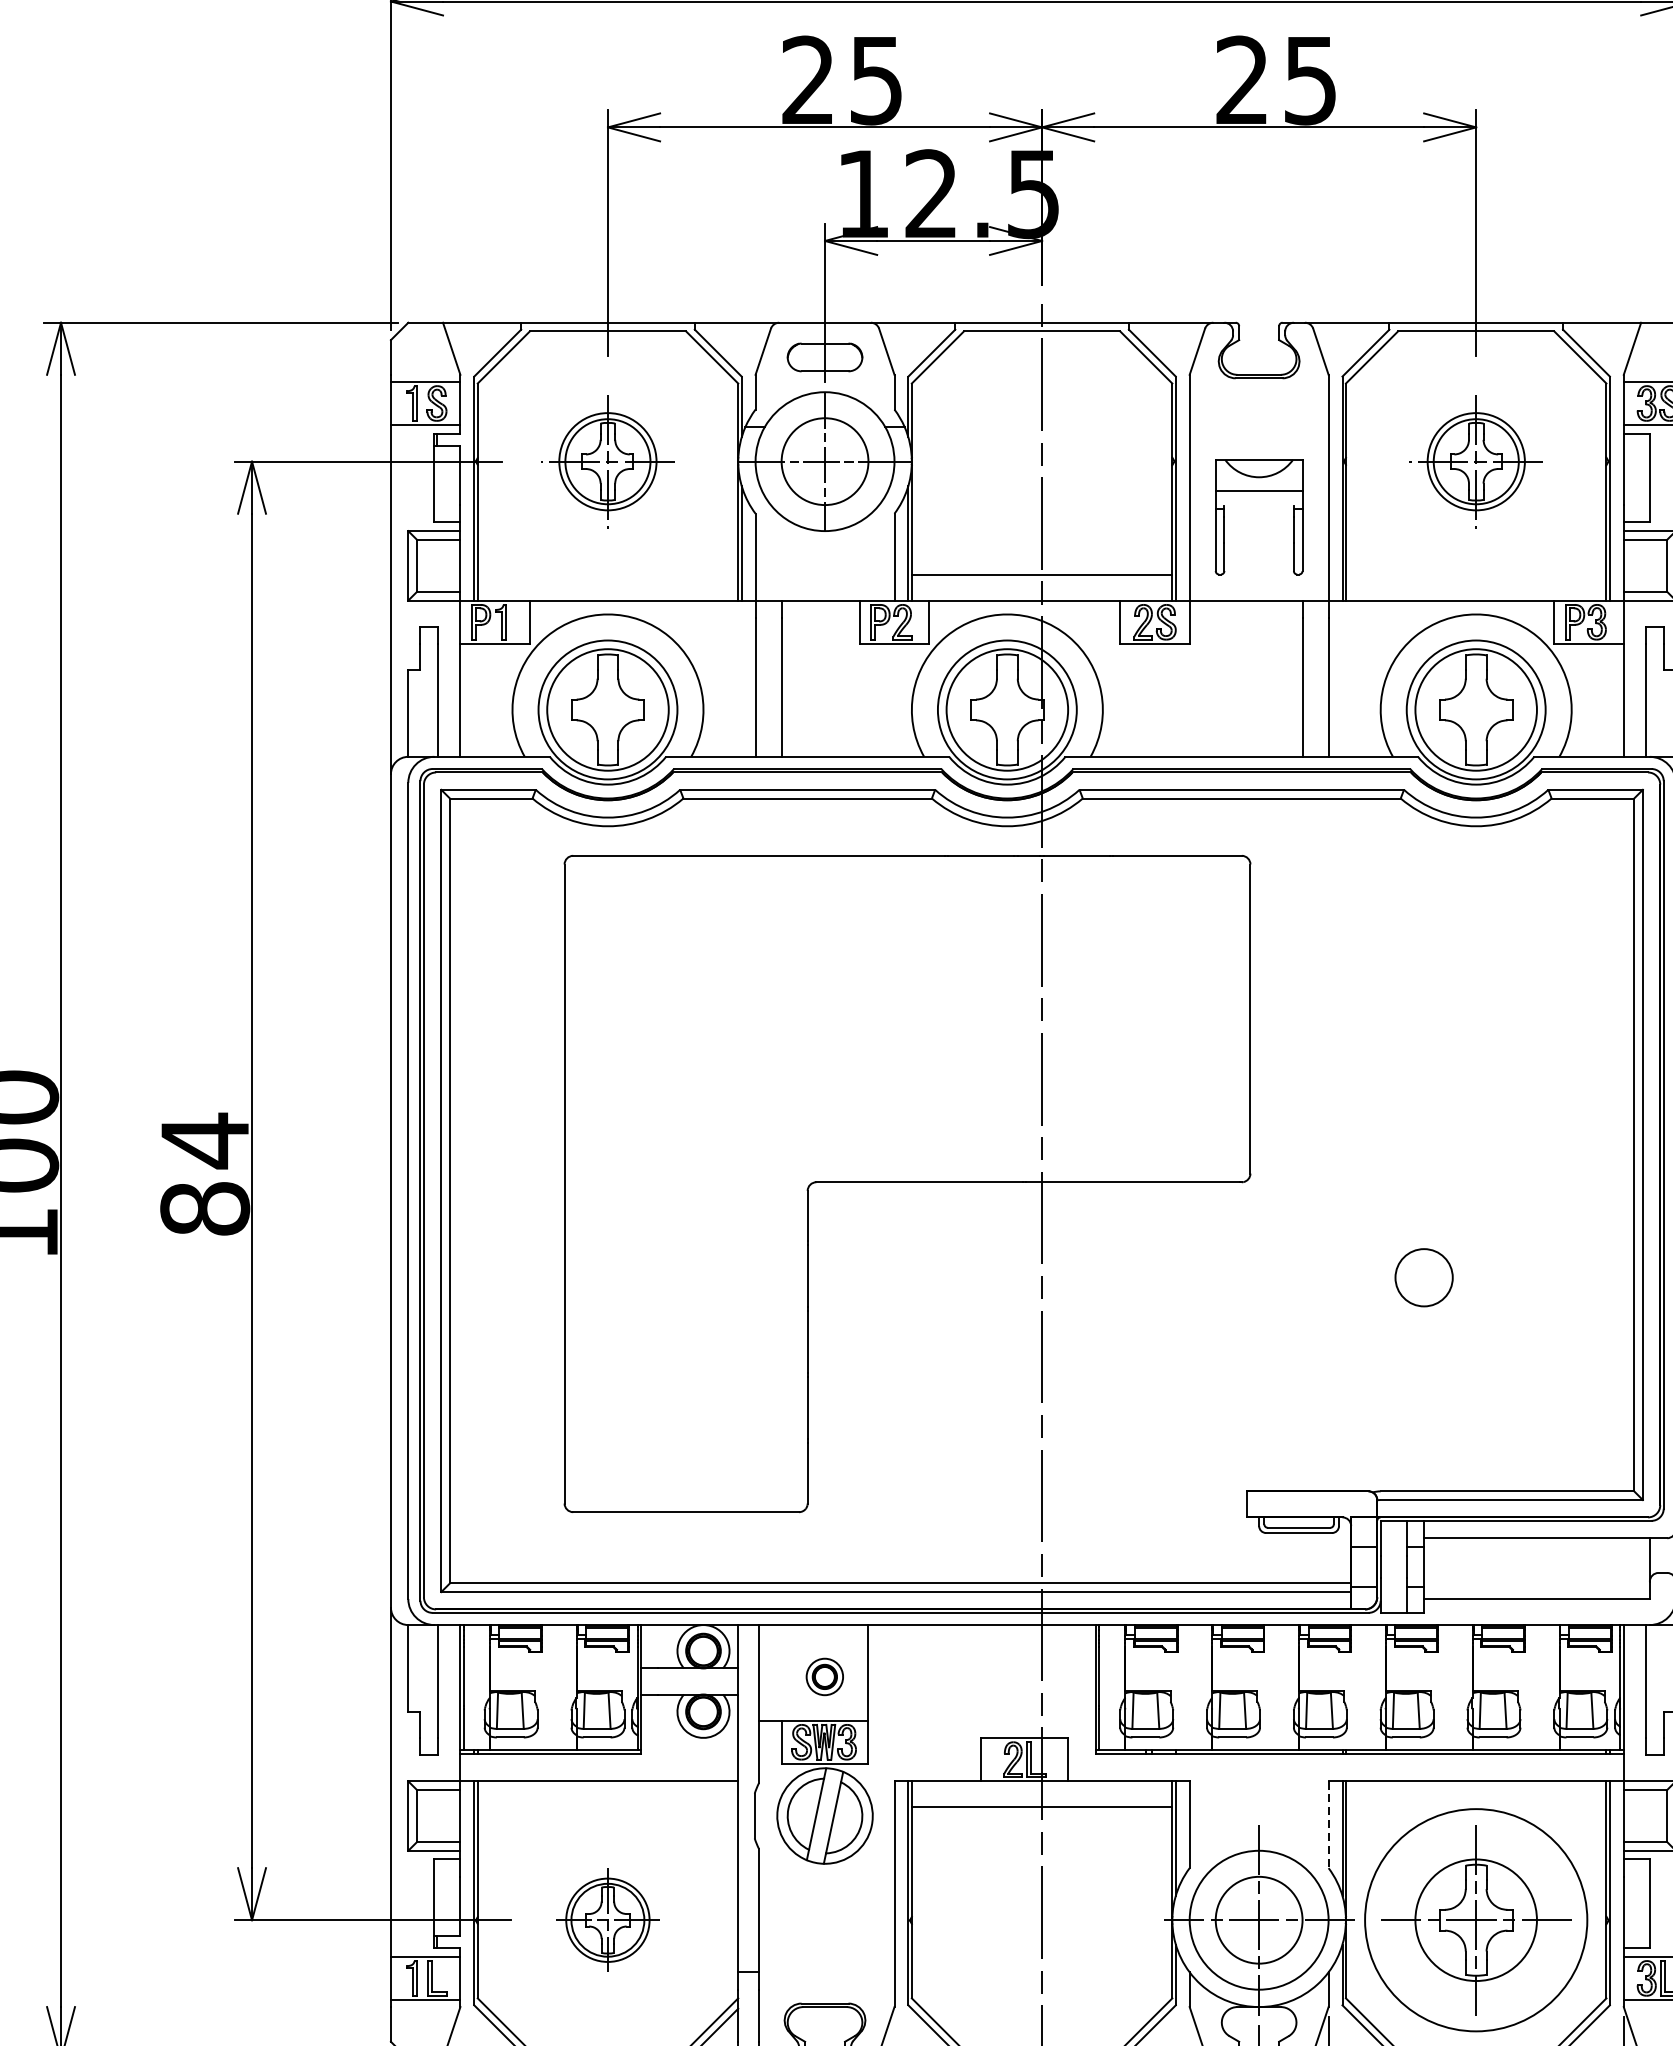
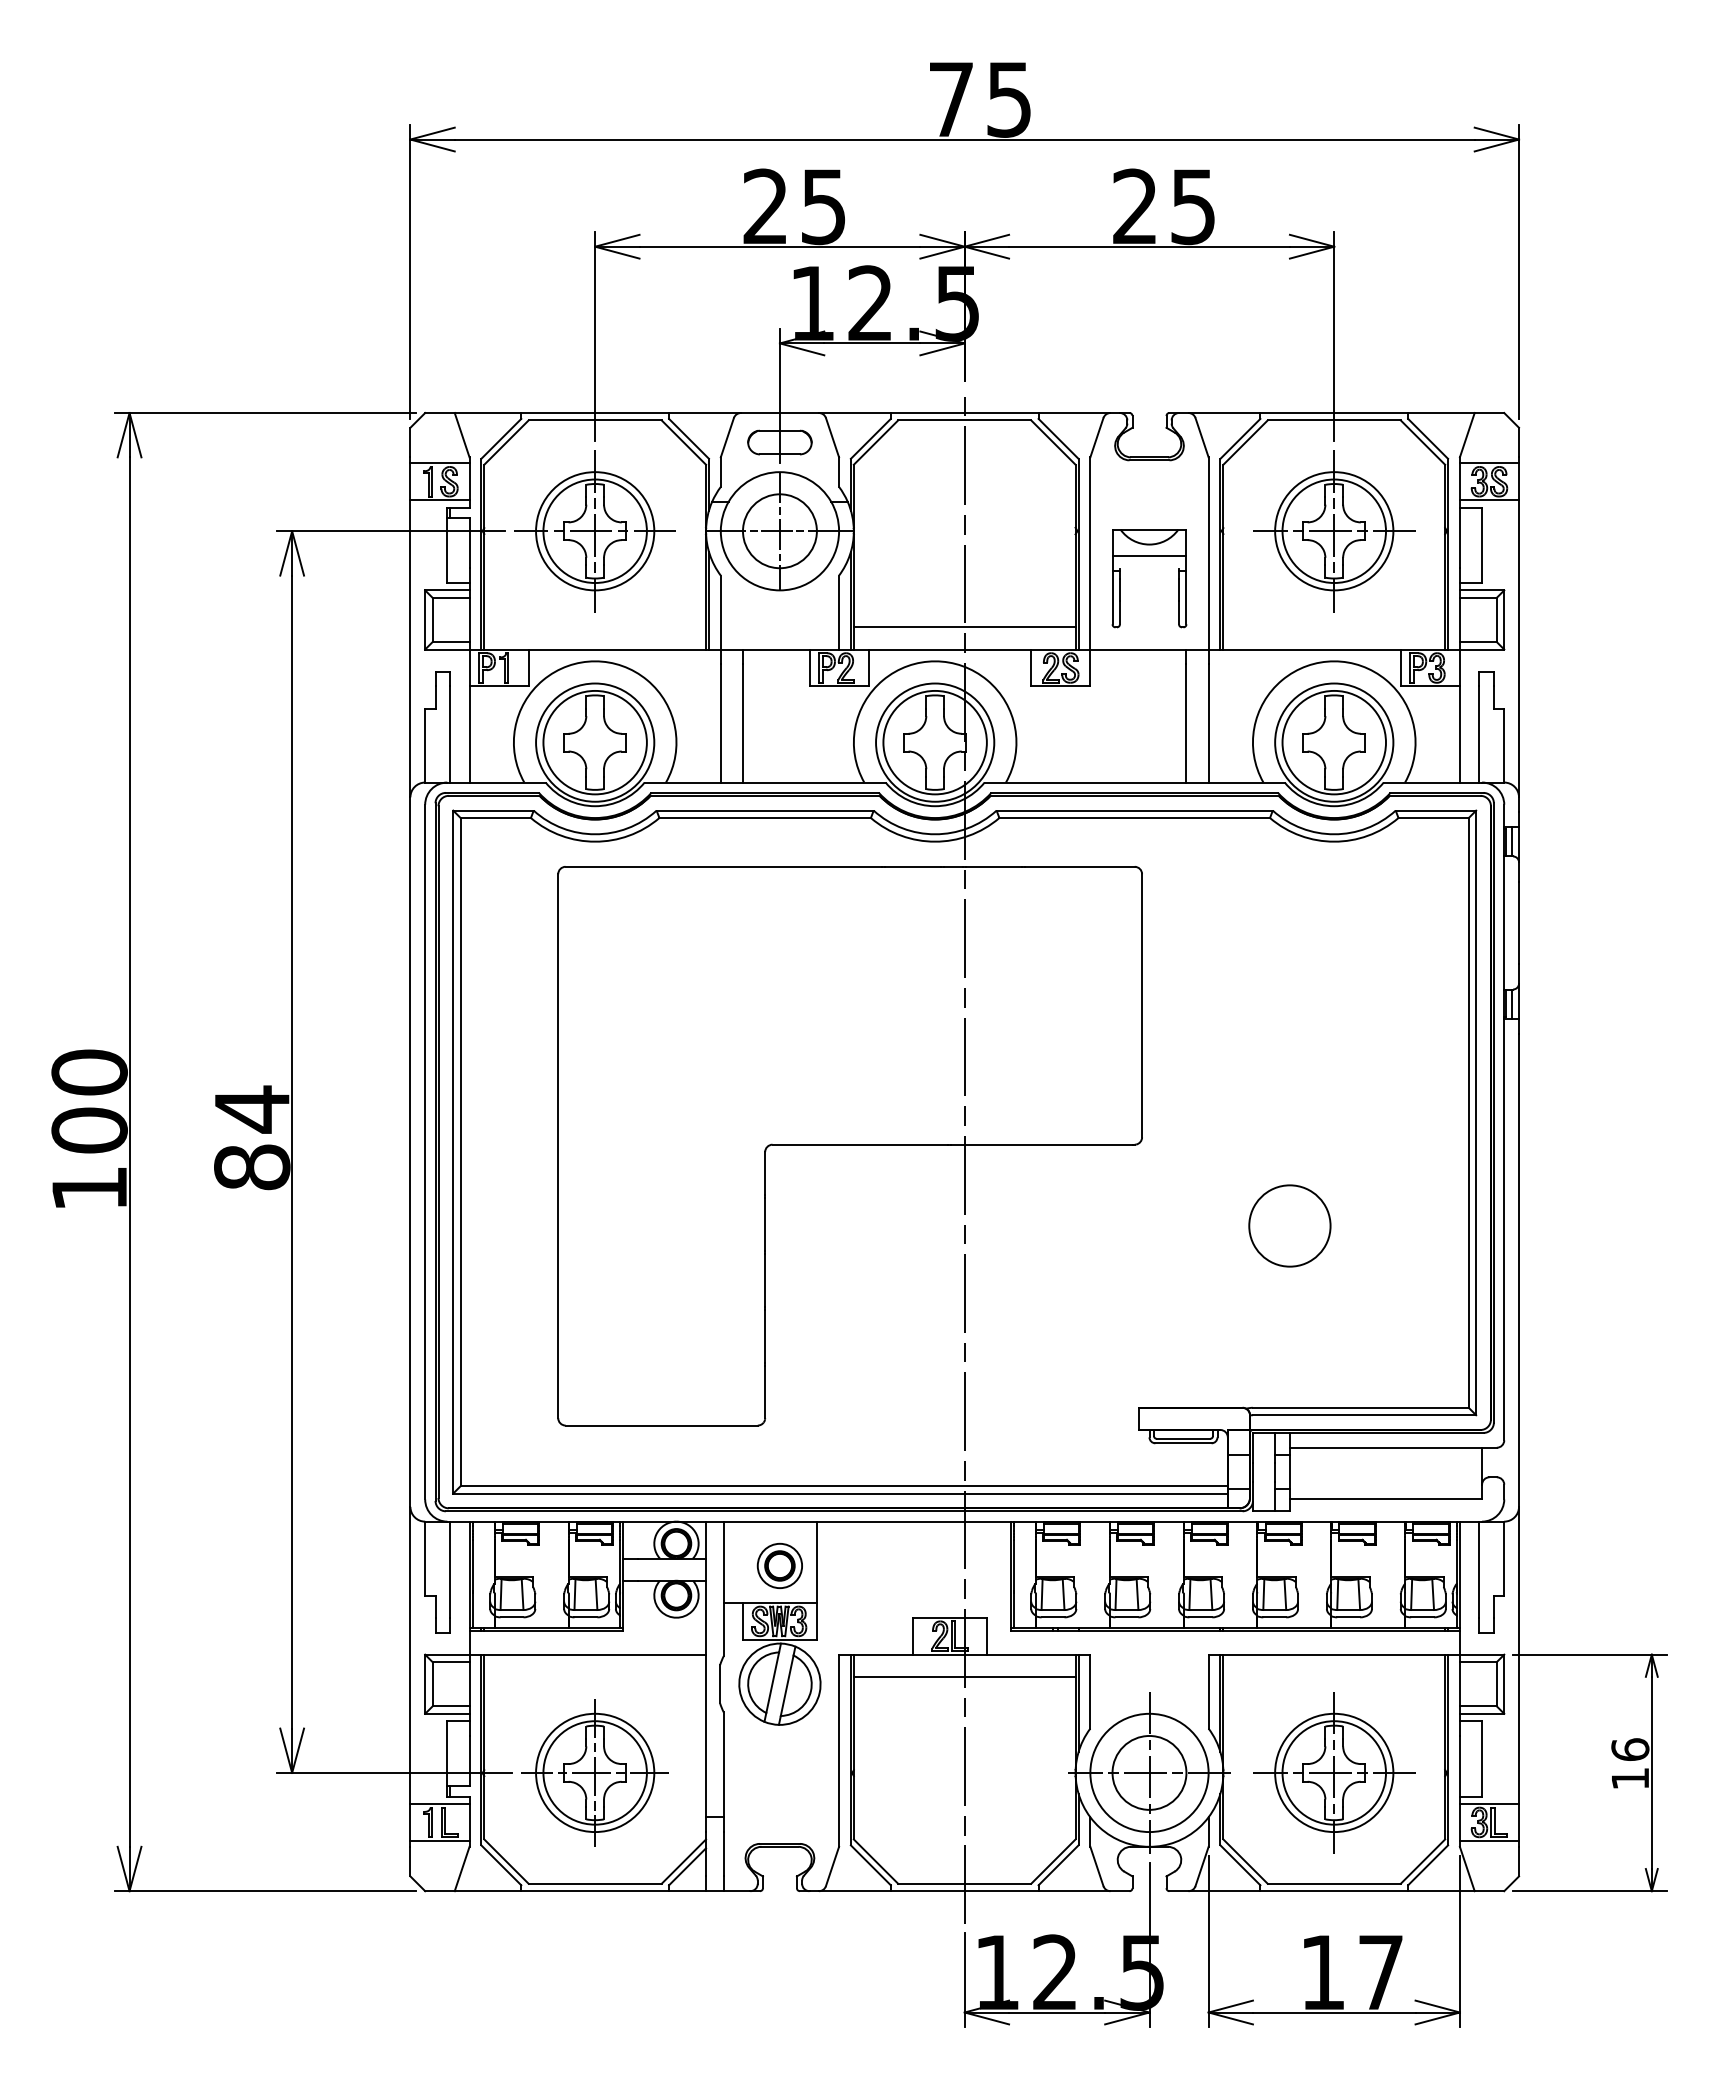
part: (607, 461) -> (594, 531), size x1.43
part: (1476, 461) -> (1334, 531), size x1.43
circle: (1423, 1277) -> (1289, 1225), size x1.67
part: (824, 1676) -> (779, 1565), size x1.43
line: (1328, 1824) -> (1208, 1691), dashed -> solid
part: (607, 1919) -> (594, 1772), size x1.67
circle: (1476, 1919) -> (1334, 1772), size x0.62

